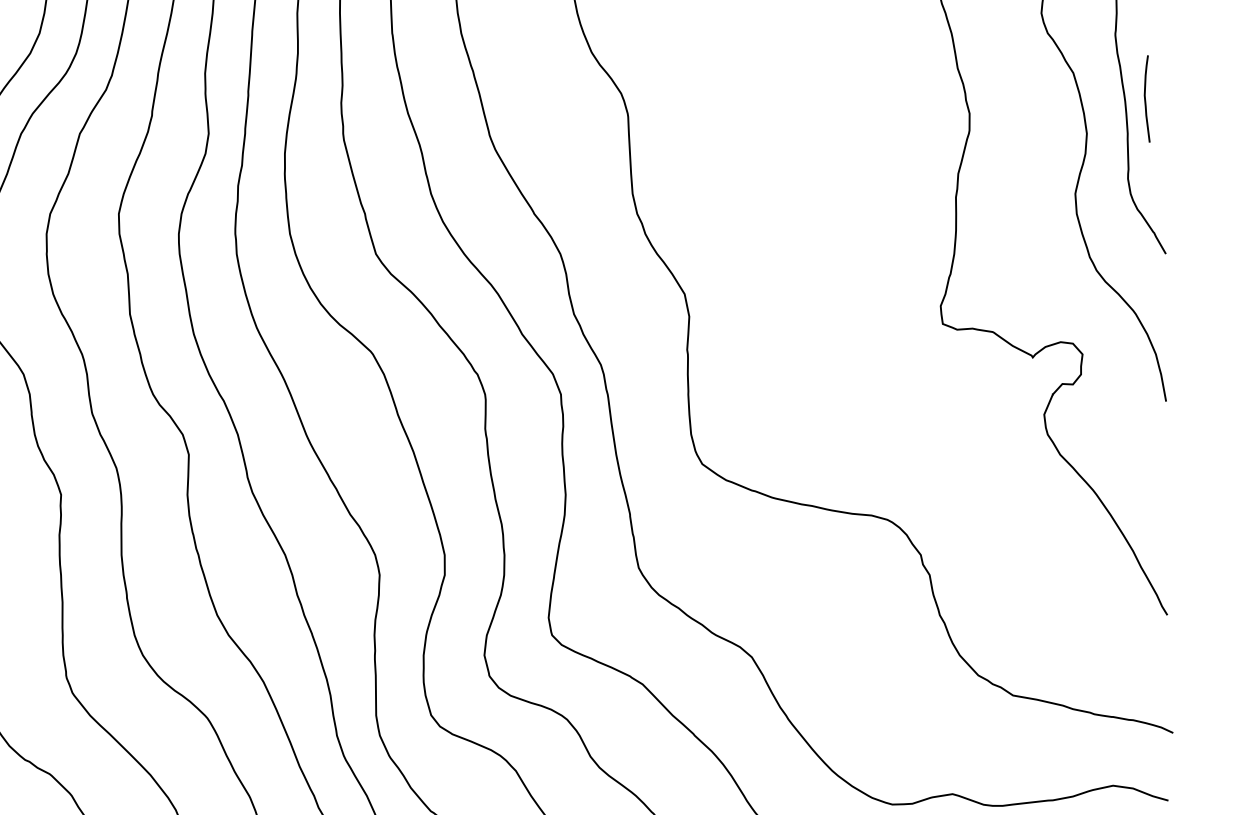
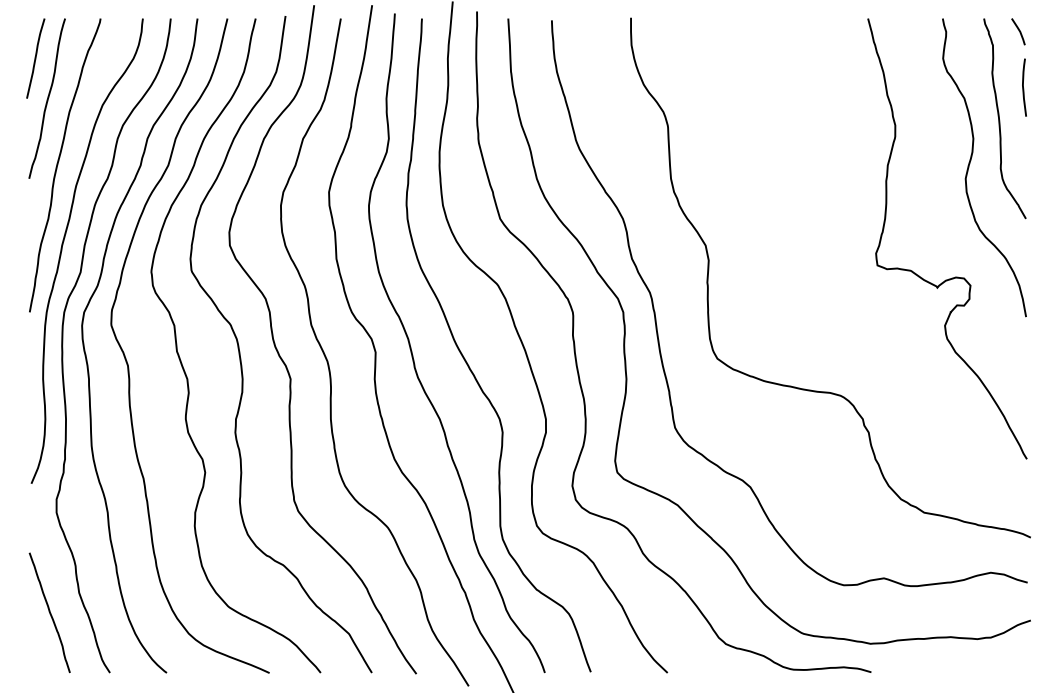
curve: (1145, 98) -> (1023, 87), moved

